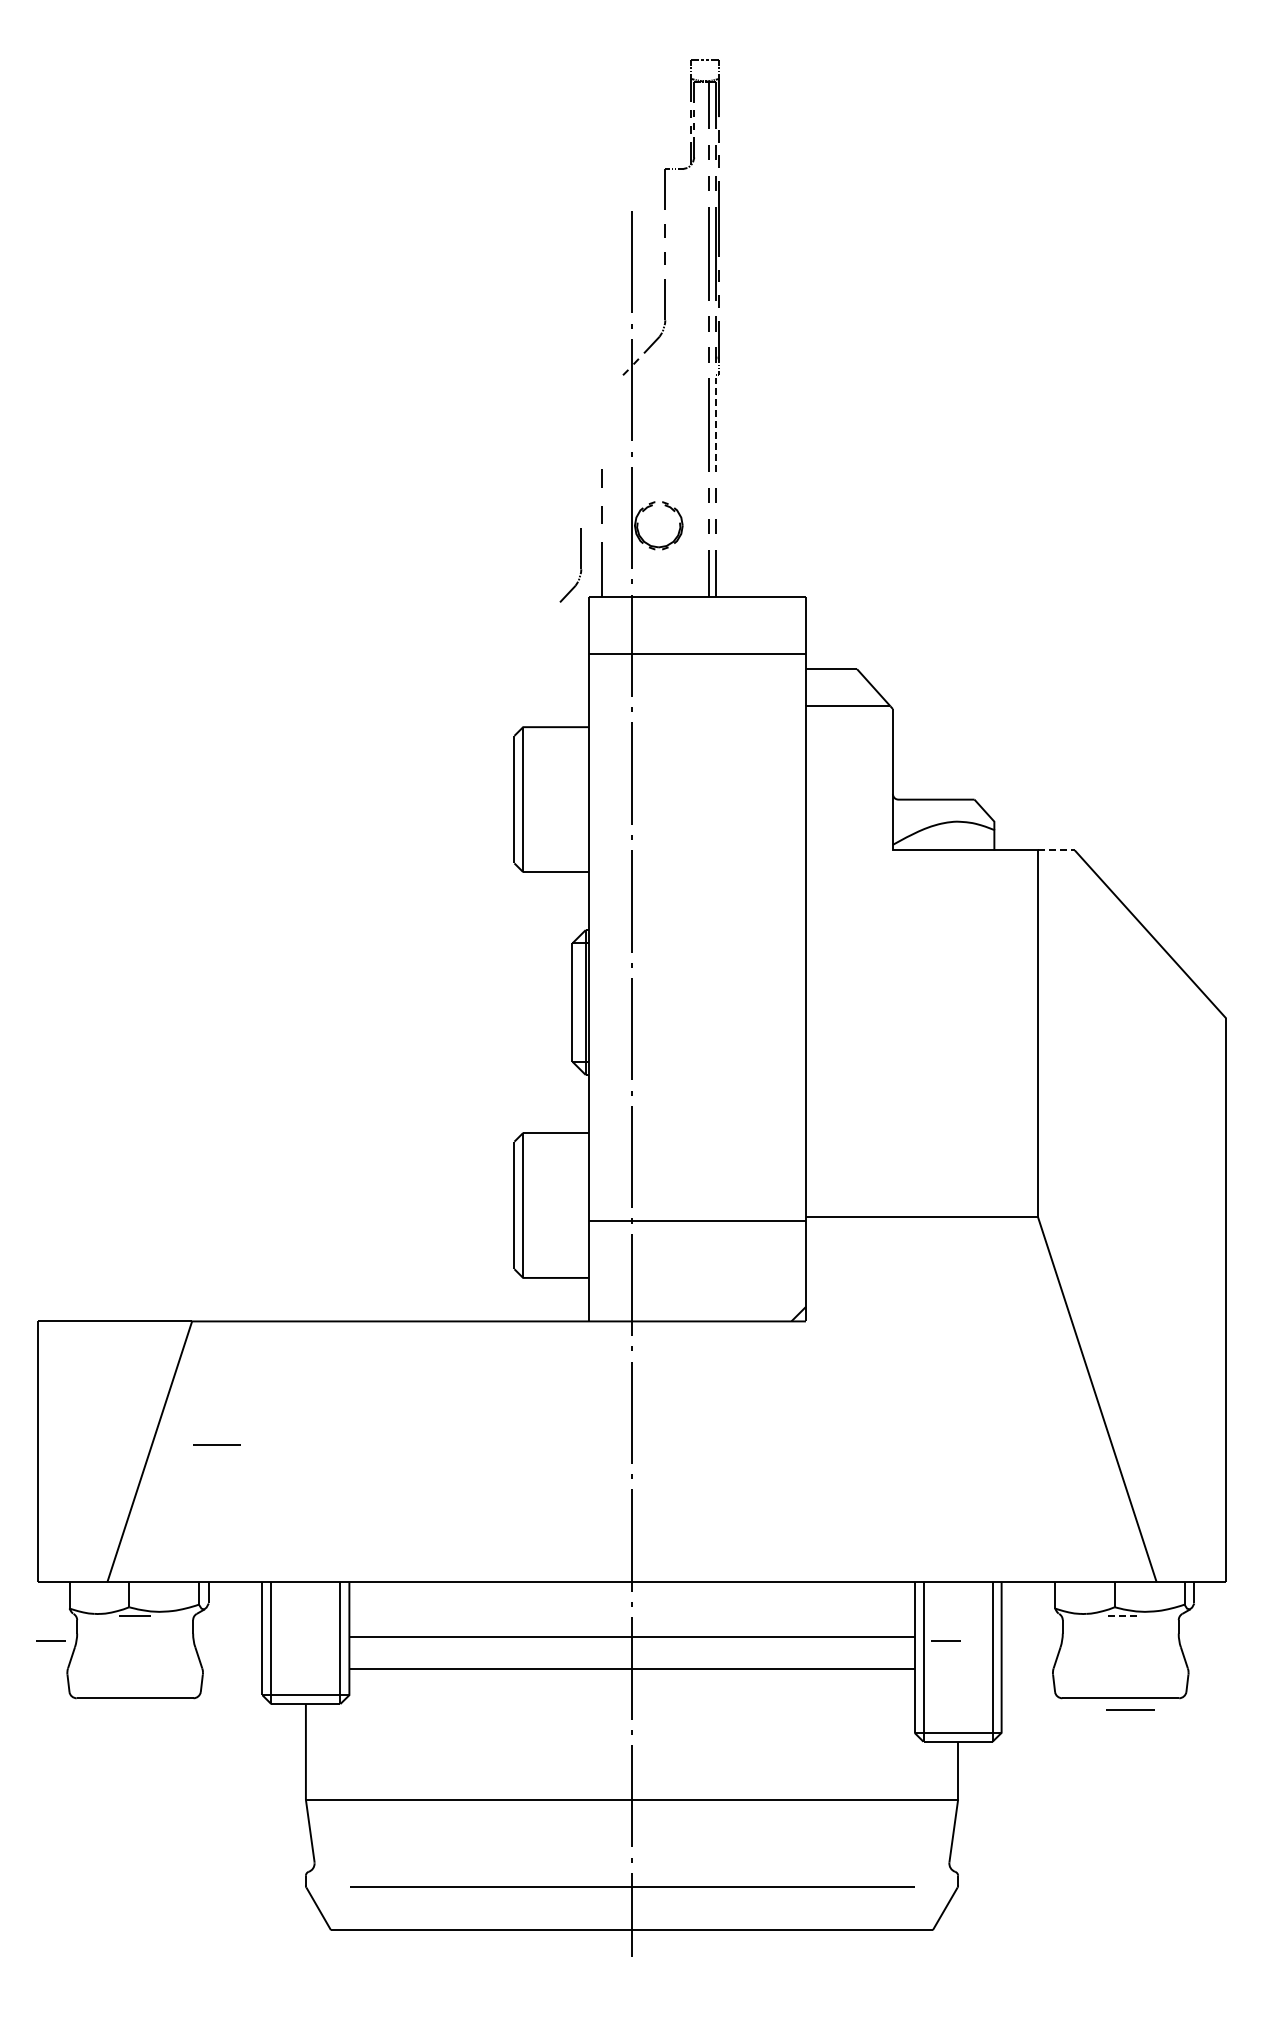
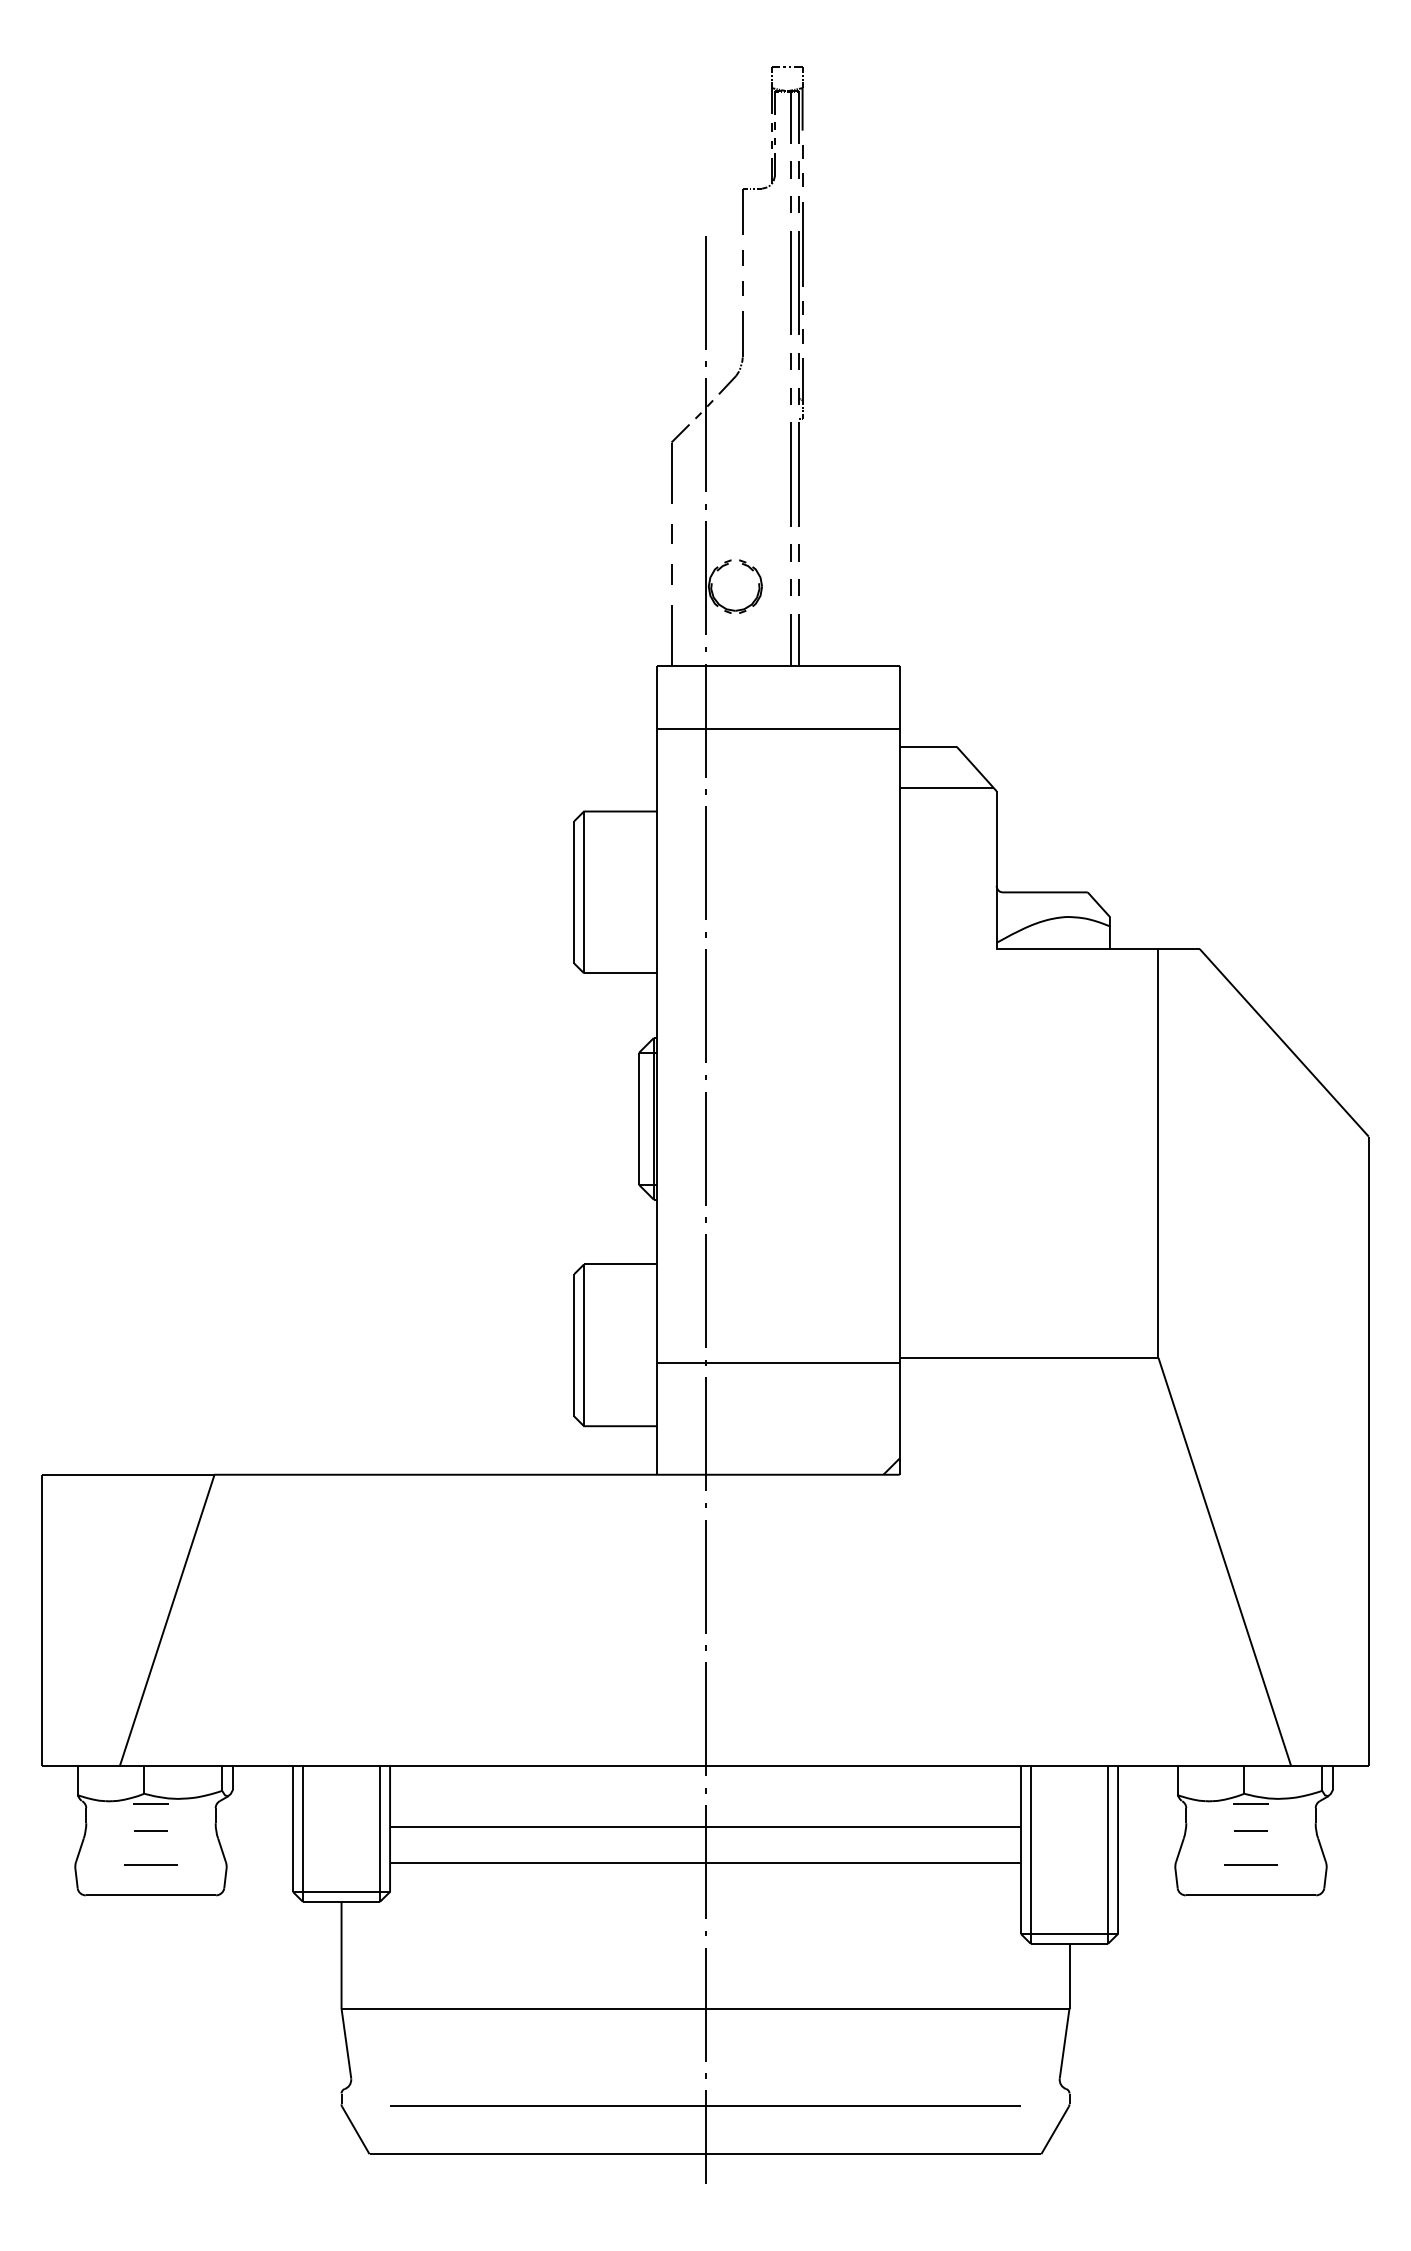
part: (602, 415) -> (672, 463), added
line: (716, 425) -> (799, 474), dashed -> solid
part: (580, 565) -> (648, 631), removed
line: (1056, 850) -> (1179, 949), dashed -> solid
line: (216, 1444) -> (150, 1864), moved
line: (1120, 1616) -> (1250, 1804), dashed -> solid
line: (50, 1640) -> (150, 1830), moved
line: (945, 1640) -> (1250, 1830), moved
line: (1130, 1709) -> (1250, 1864), moved

